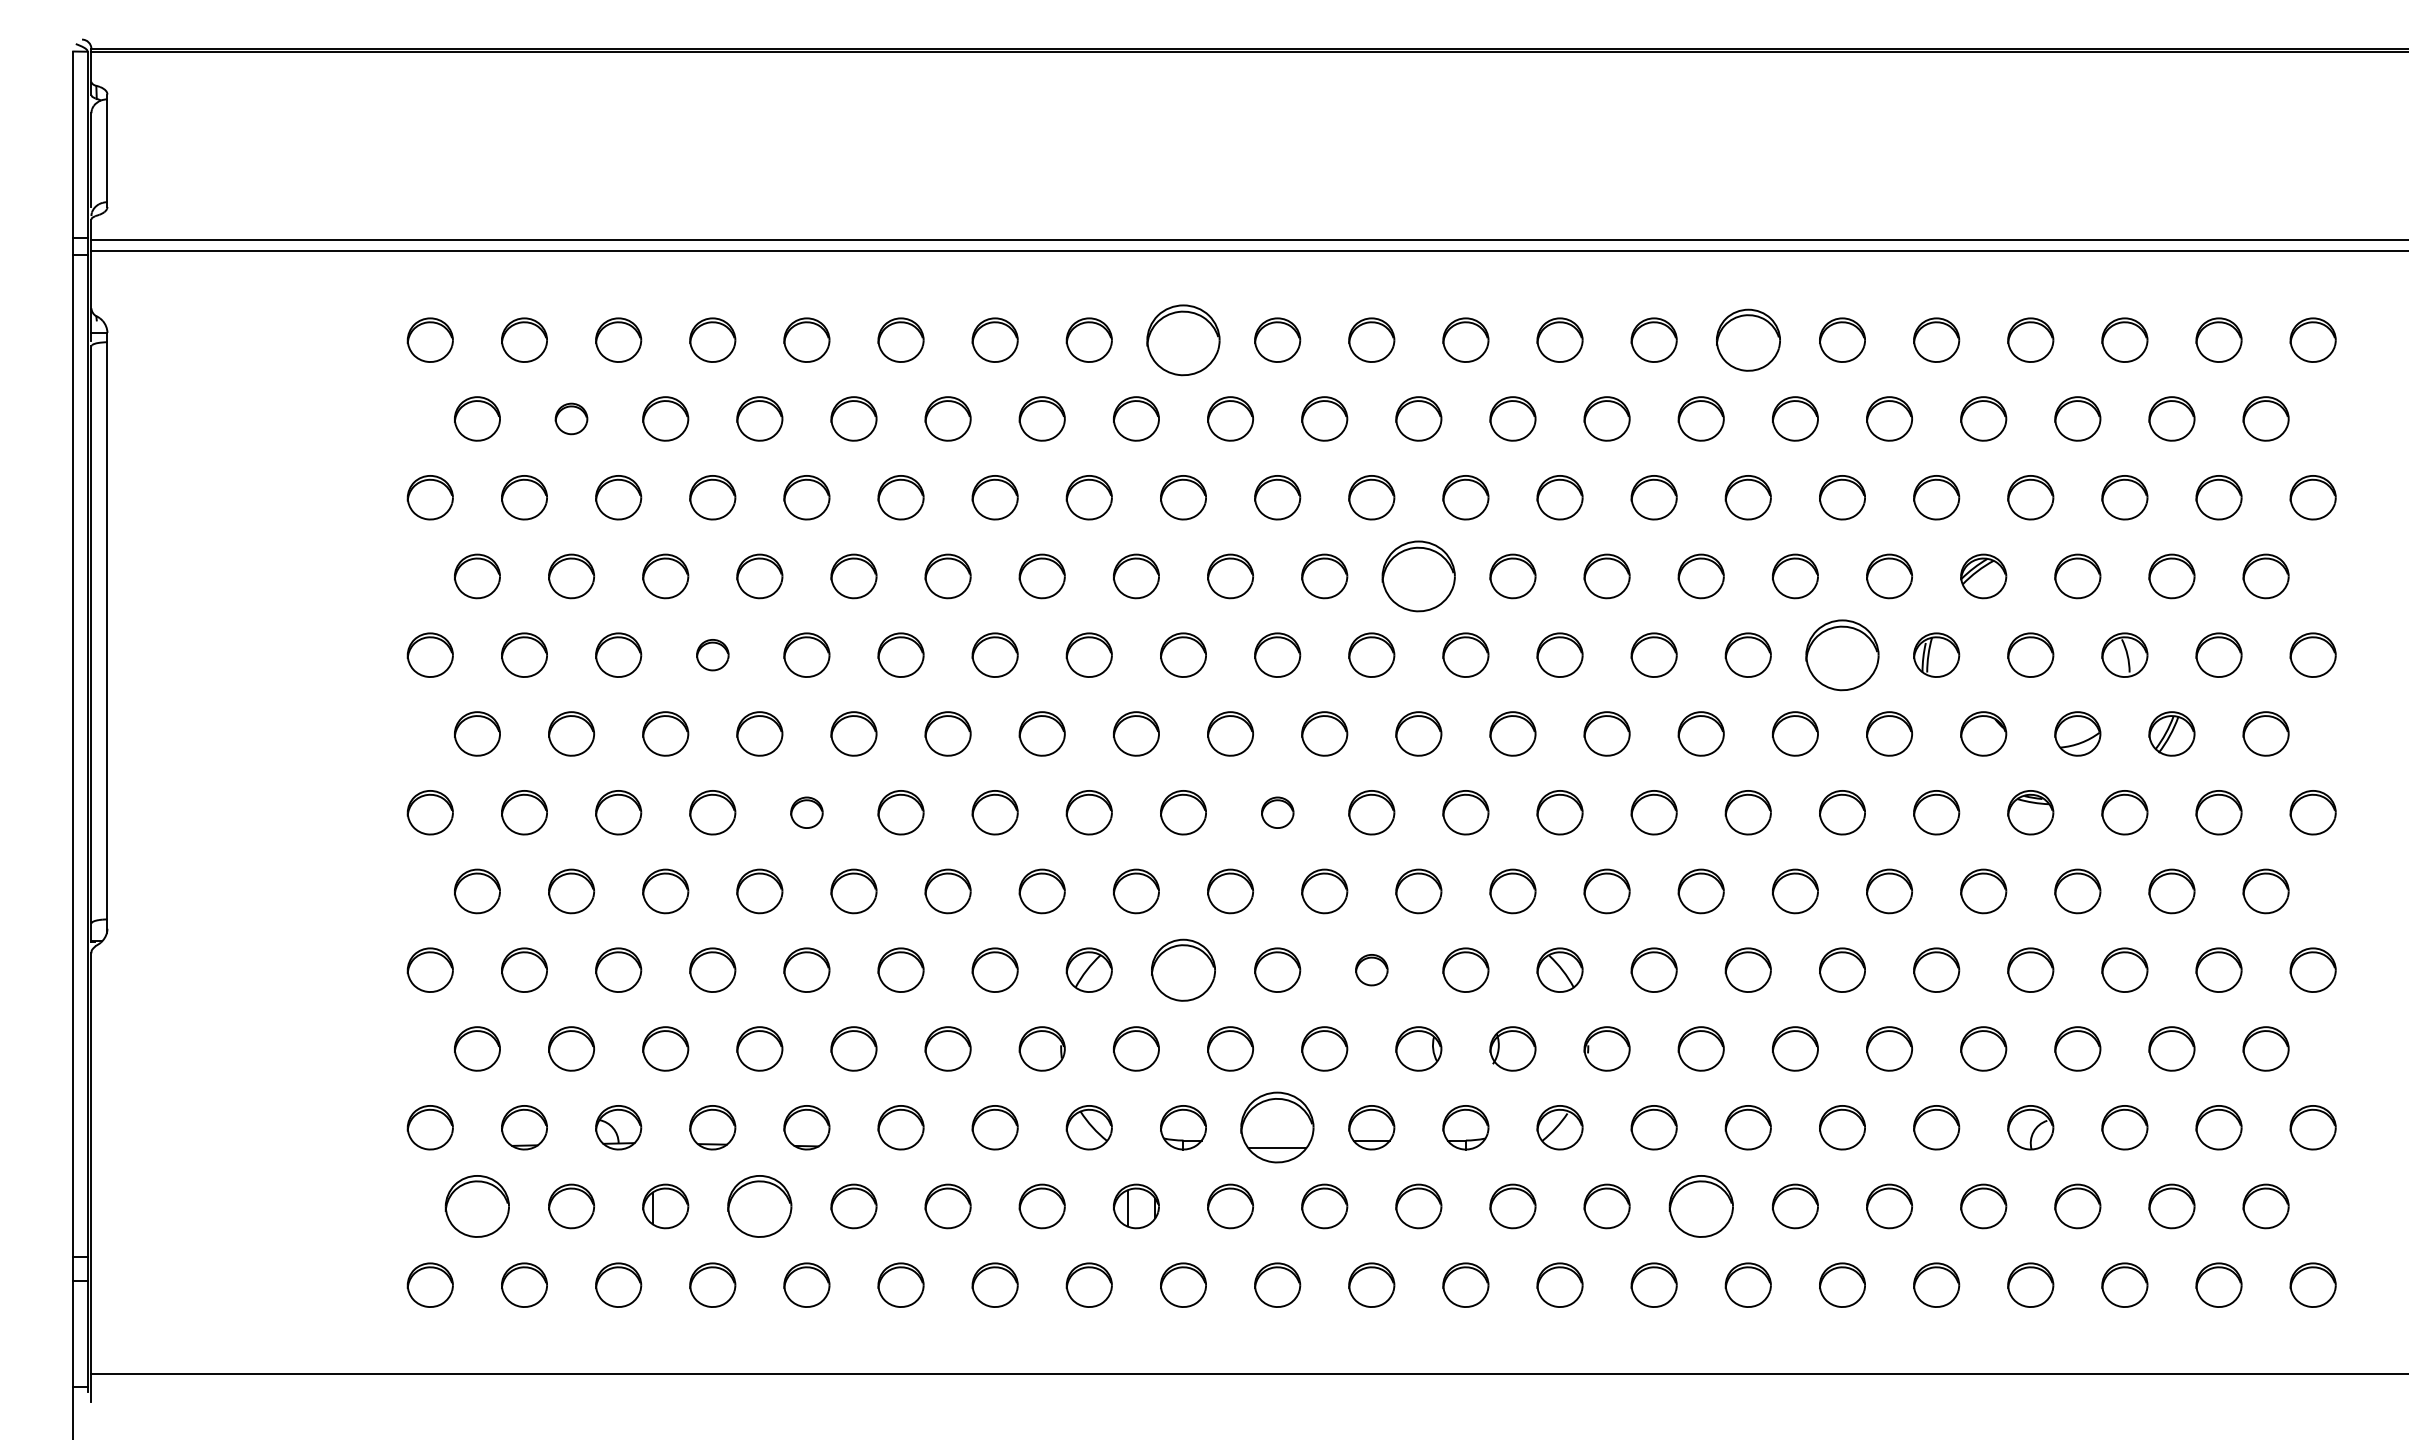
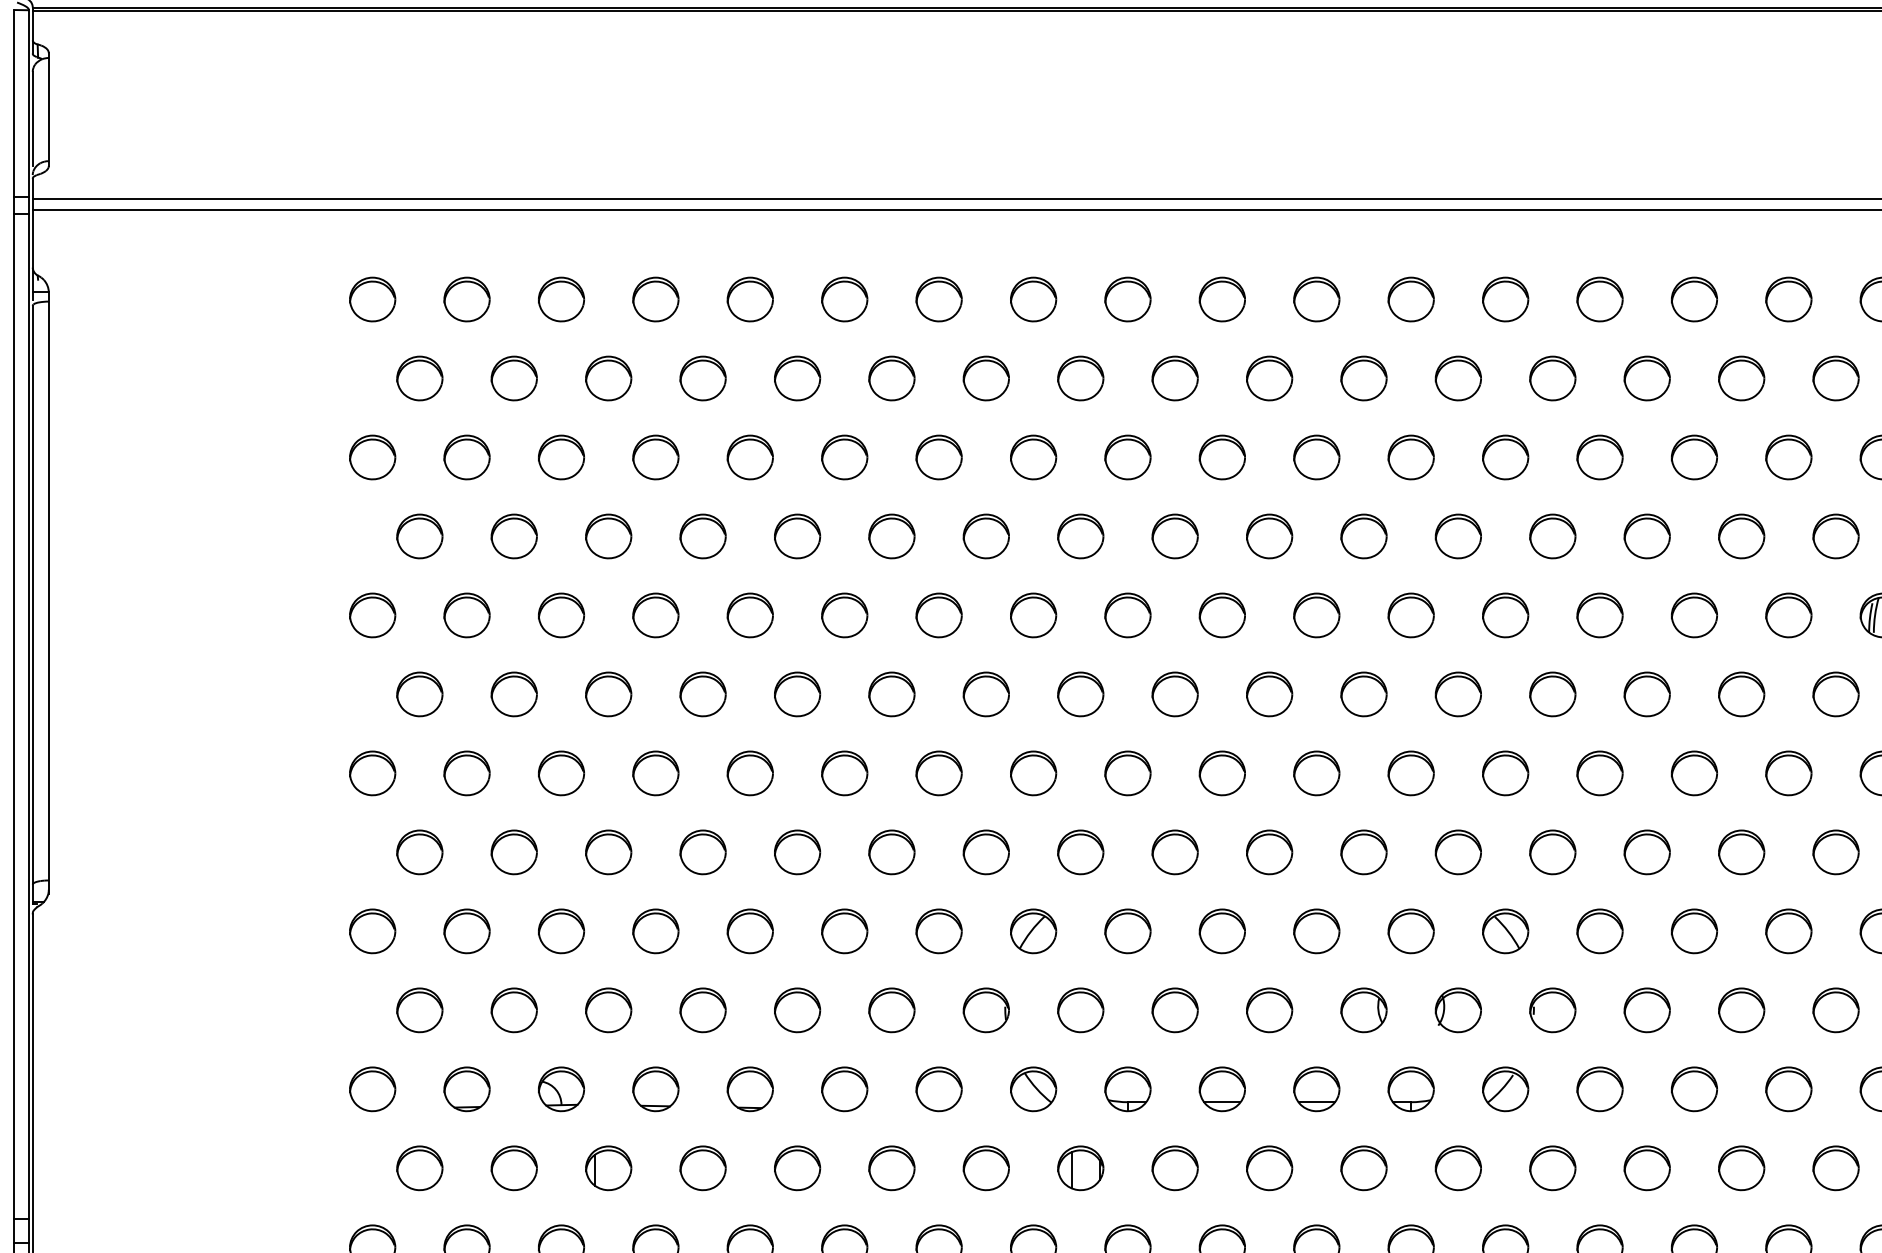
part: (1183, 339) -> (1127, 298), size x0.62
part: (1747, 339) -> (1693, 298), size x0.71
part: (571, 418) -> (514, 378), size x1.43
part: (1418, 576) -> (1363, 536), size x0.62
part: (712, 654) -> (655, 614), size x1.43
part: (1842, 654) -> (1788, 614), size x0.62
part: (806, 812) -> (749, 773), size x1.43
part: (1277, 812) -> (1222, 773), size x1.43
part: (1183, 969) -> (1127, 930), size x0.71
part: (1371, 969) -> (1316, 930), size x1.43
part: (1277, 1127) -> (1222, 1089), size x0.62
part: (477, 1206) -> (419, 1168), size x0.71
part: (759, 1206) -> (702, 1168), size x0.71
part: (1700, 1206) -> (1646, 1168), size x0.71

